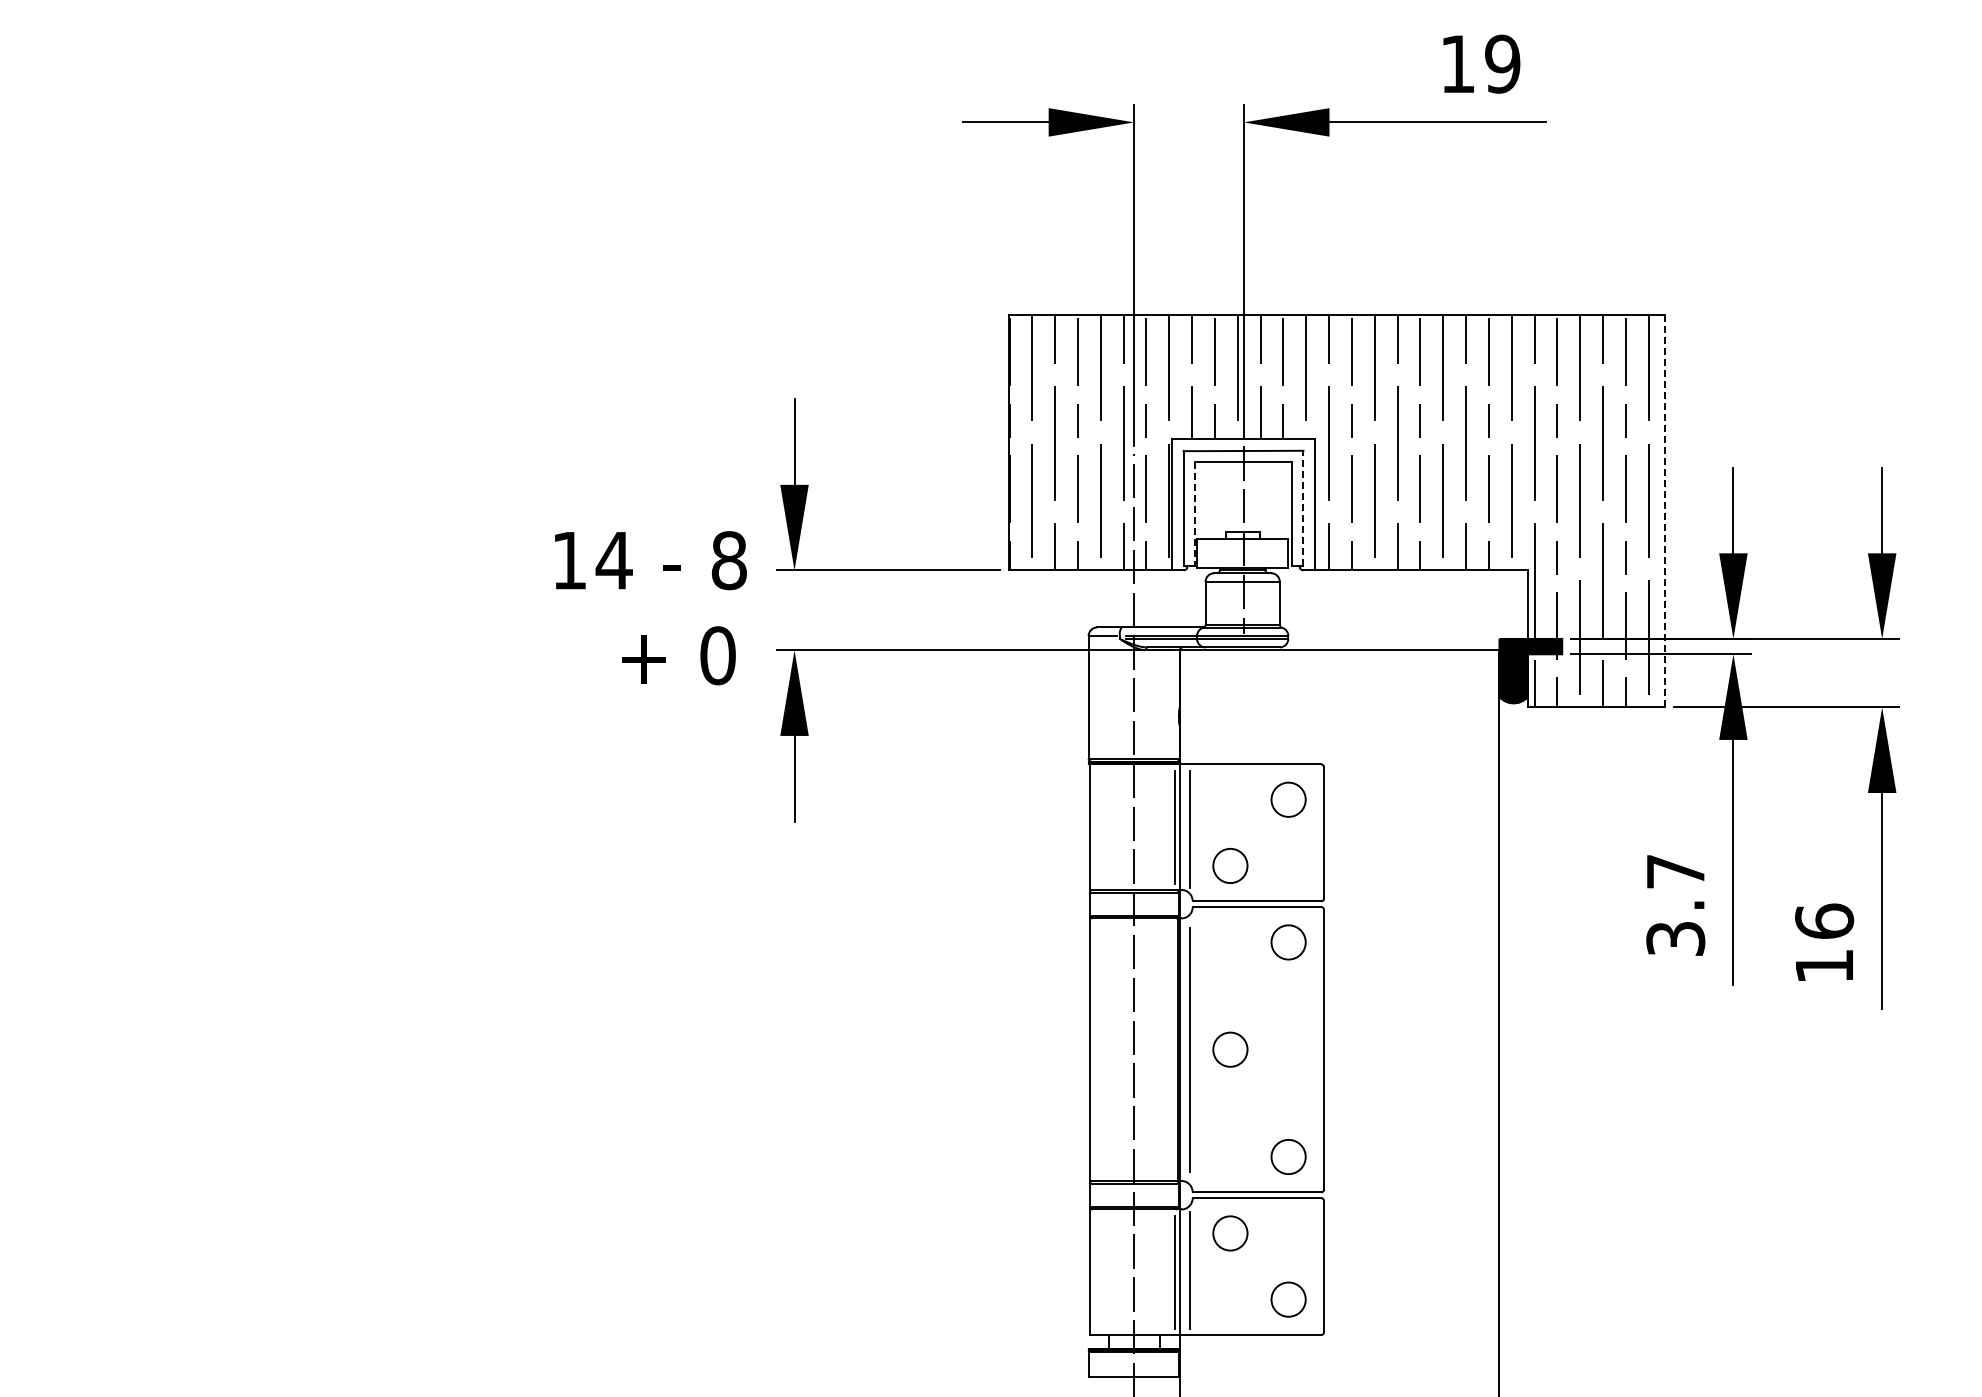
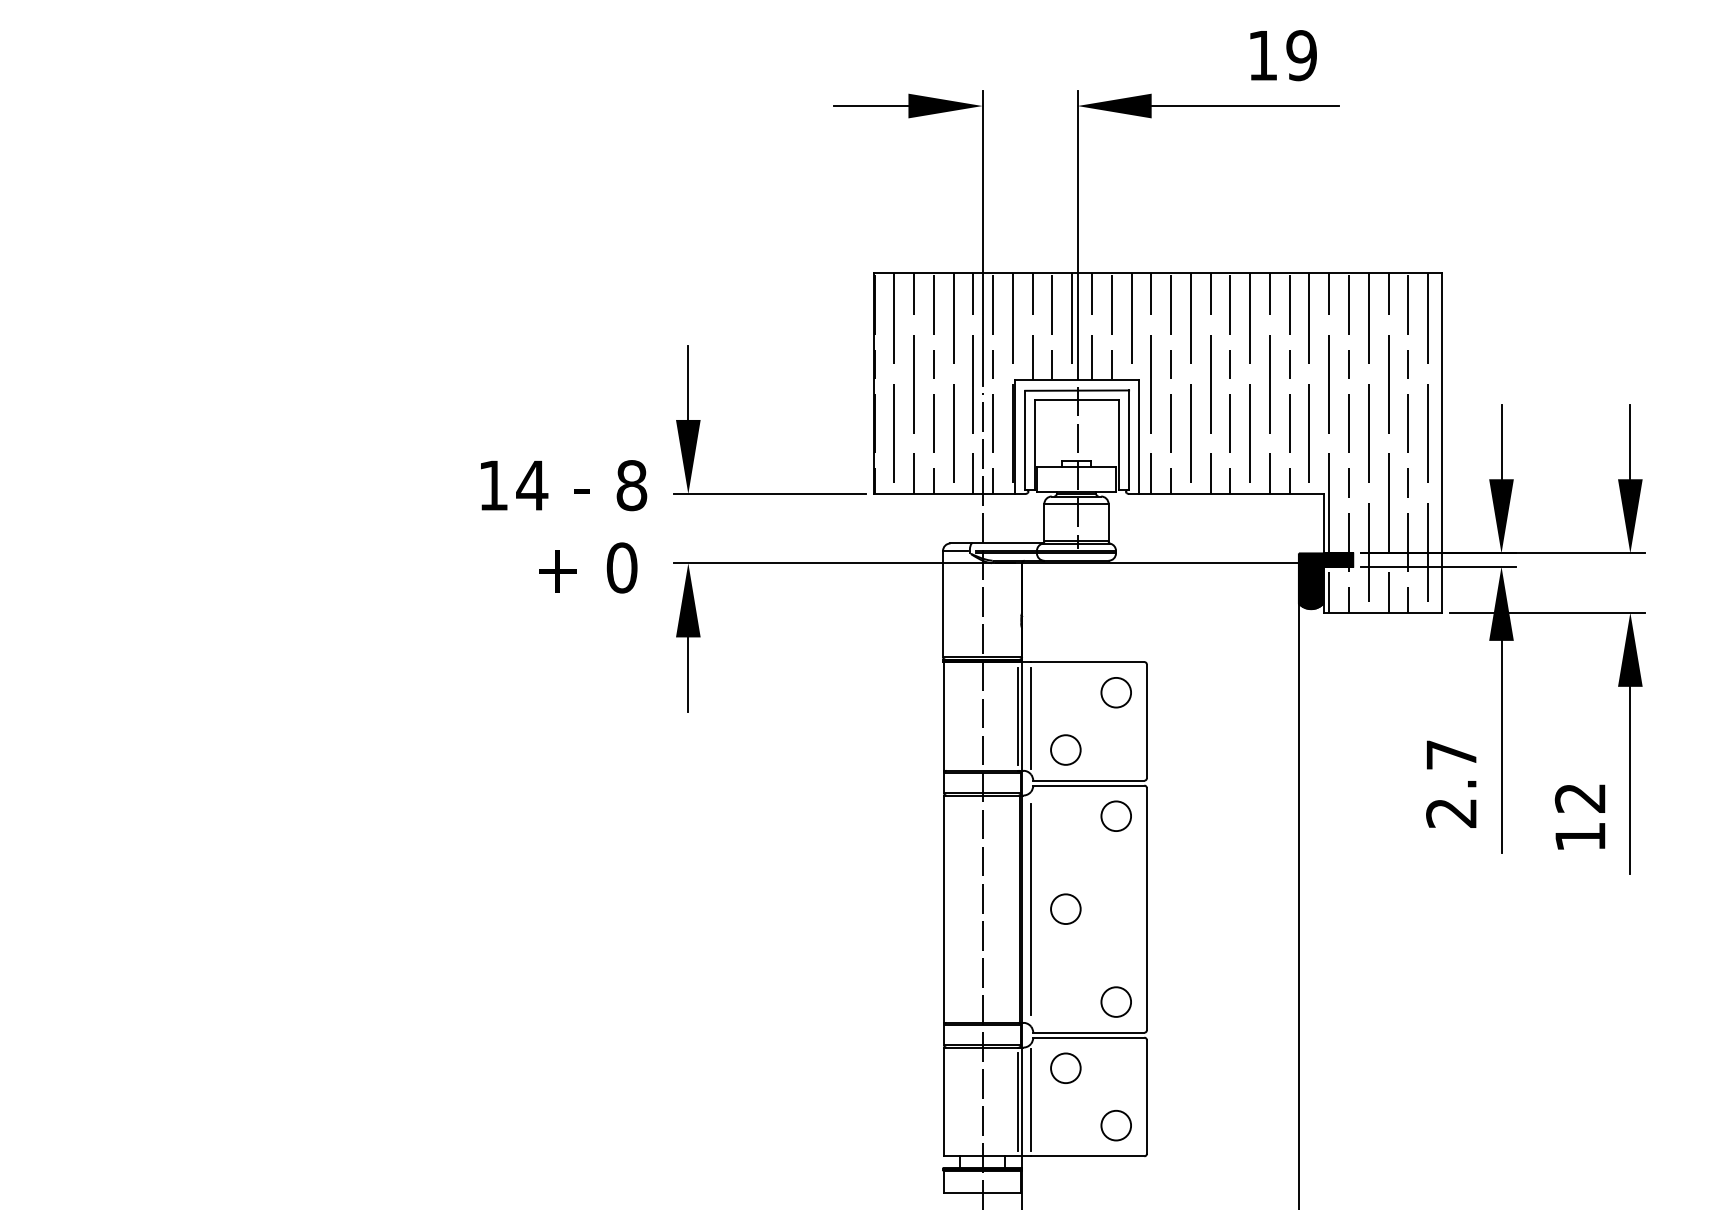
line: (1303, 508) -> (1129, 440), dashed -> solid
line: (1664, 511) -> (1441, 443), dashed -> solid
line: (1195, 514) -> (1035, 445), dashed -> solid
text: (1824, 920) -> (1580, 797), 16 -> 12
text: (1675, 938) -> (1451, 812), 3.7 -> 2.7

